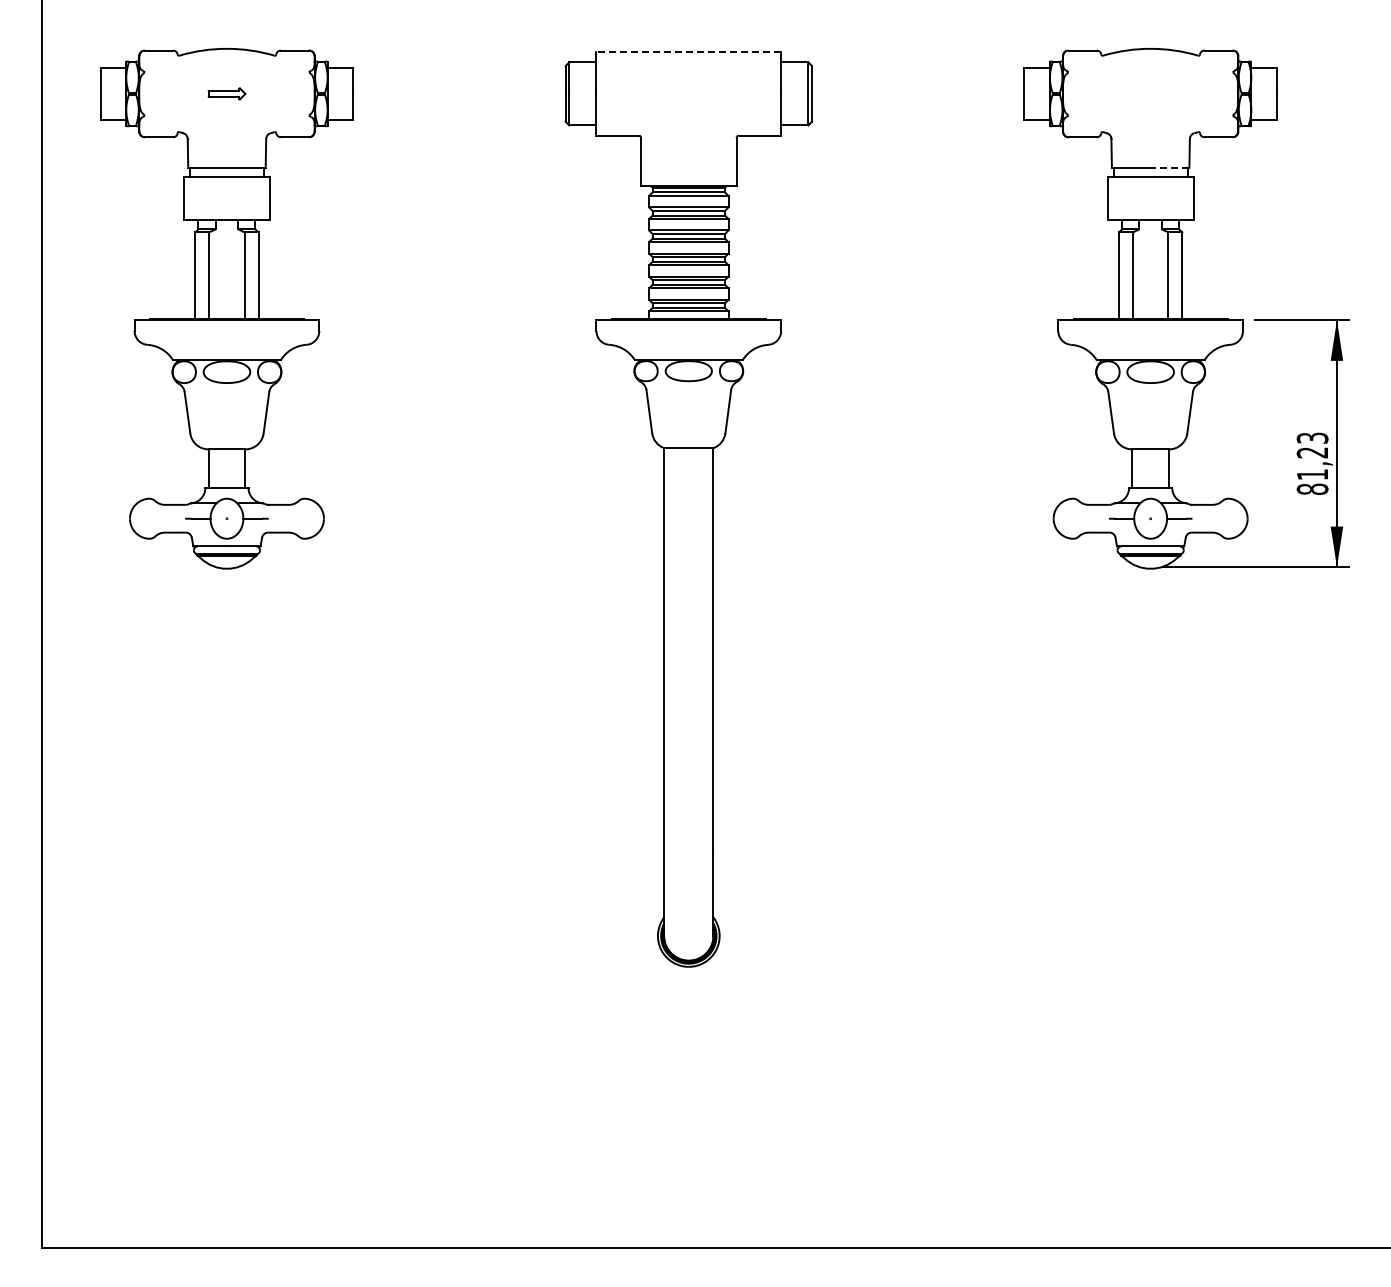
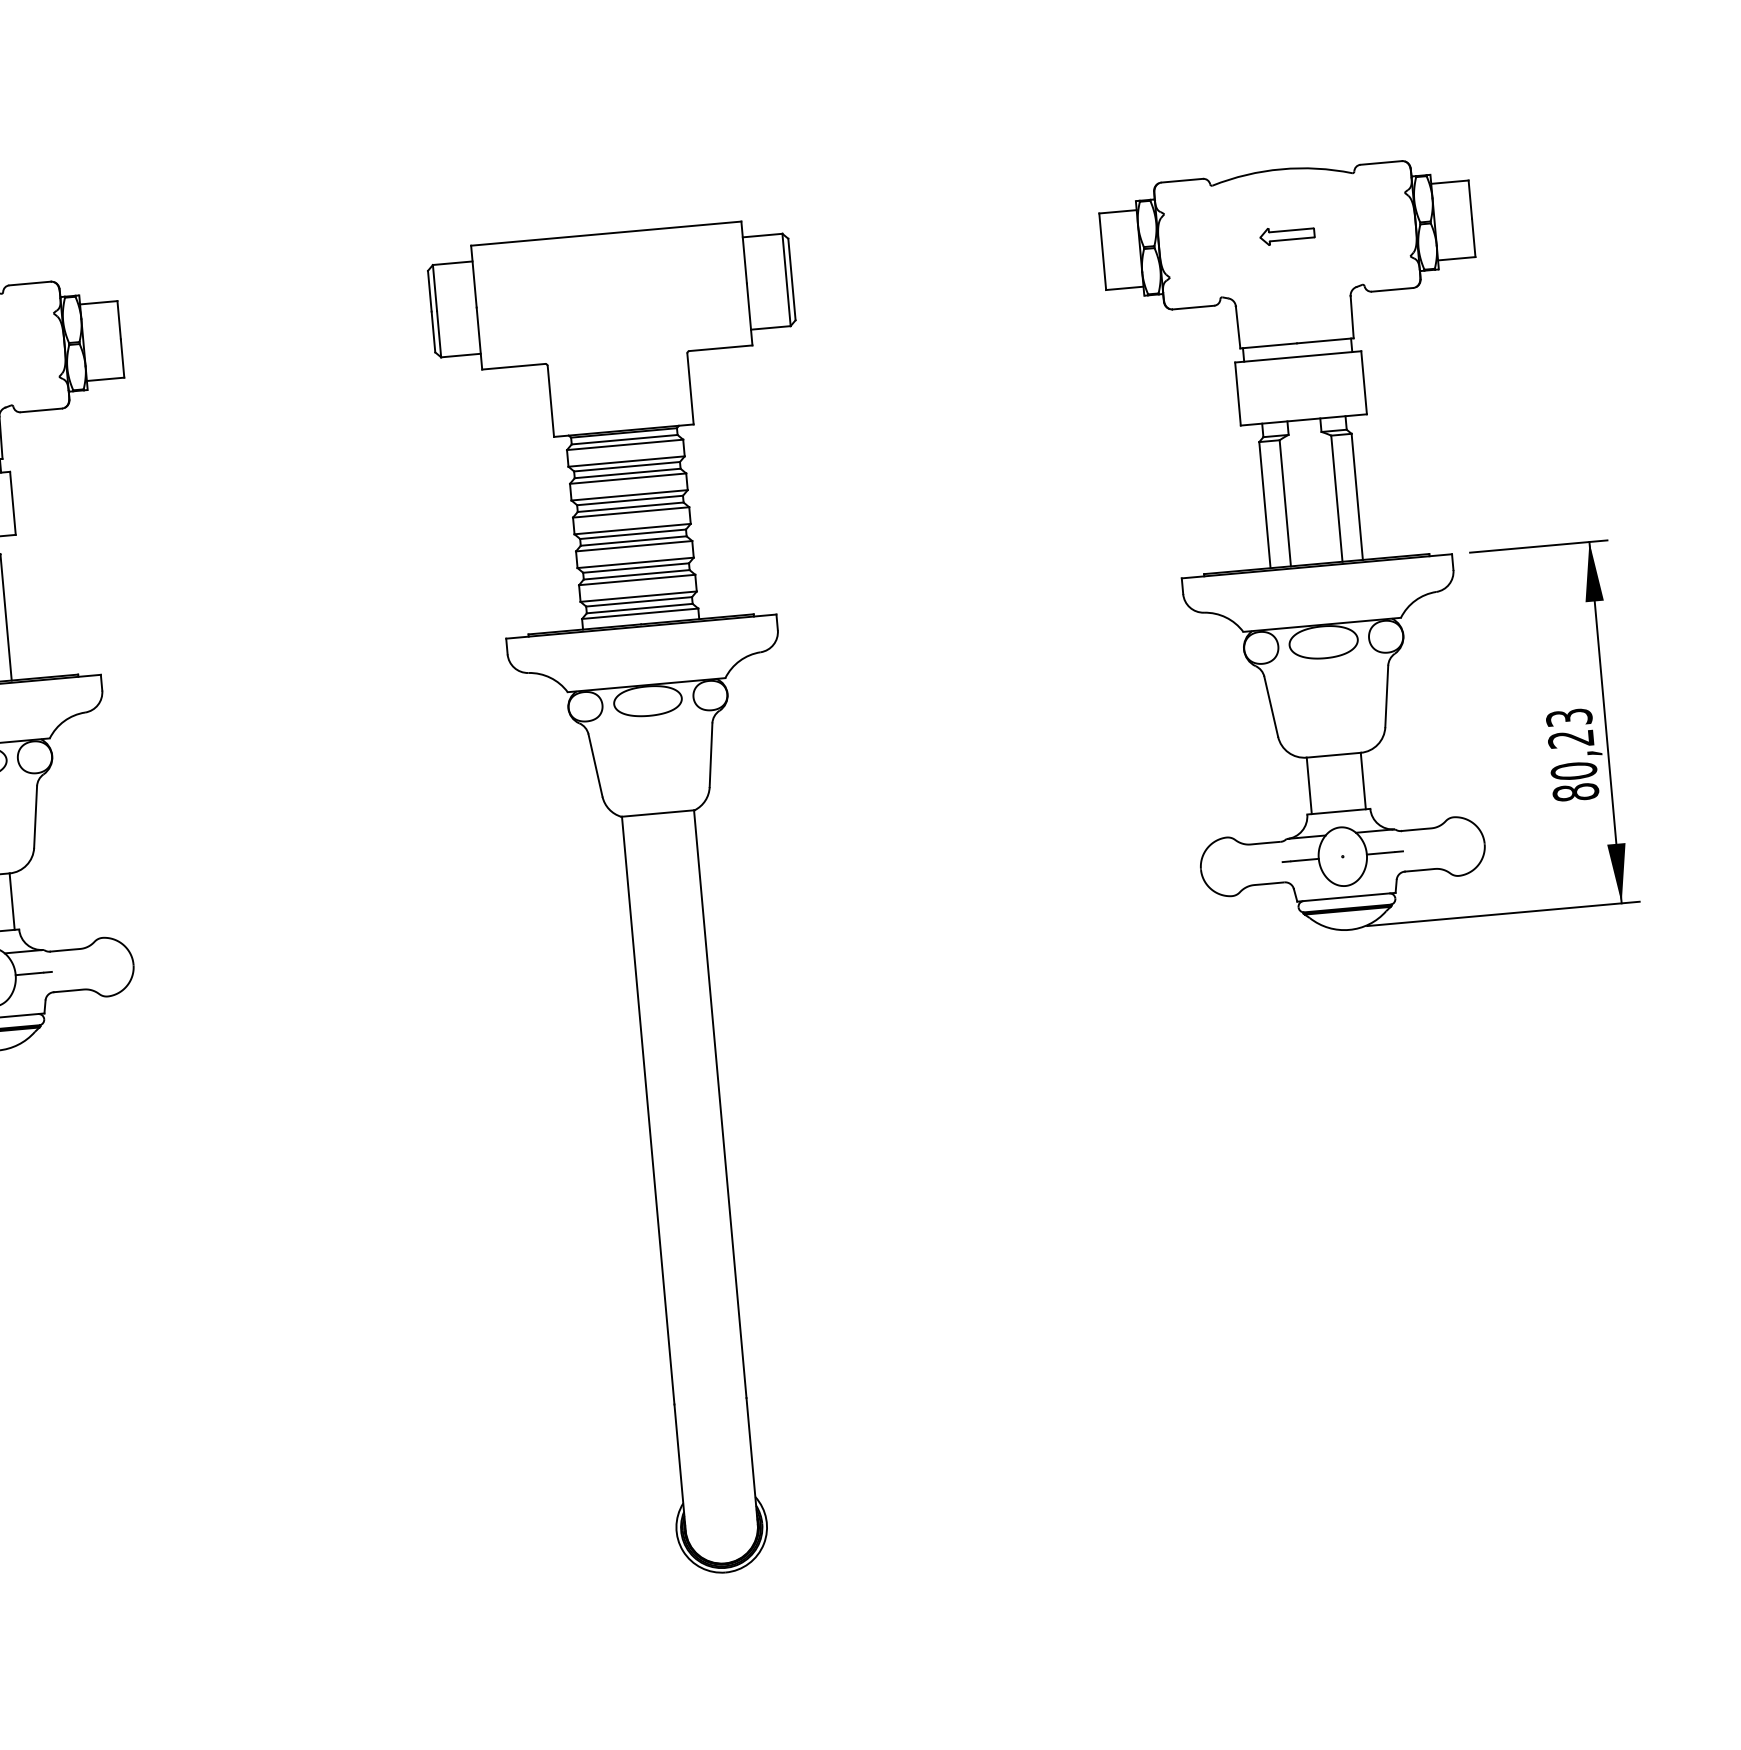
line: (688, 51) -> (605, 233), dashed -> solid
part: (1150, 93) -> (1287, 234), added
line: (1169, 167) -> (1324, 340), dashed -> solid
text: (1312, 474) -> (1573, 770), 81,23 -> 80,23

